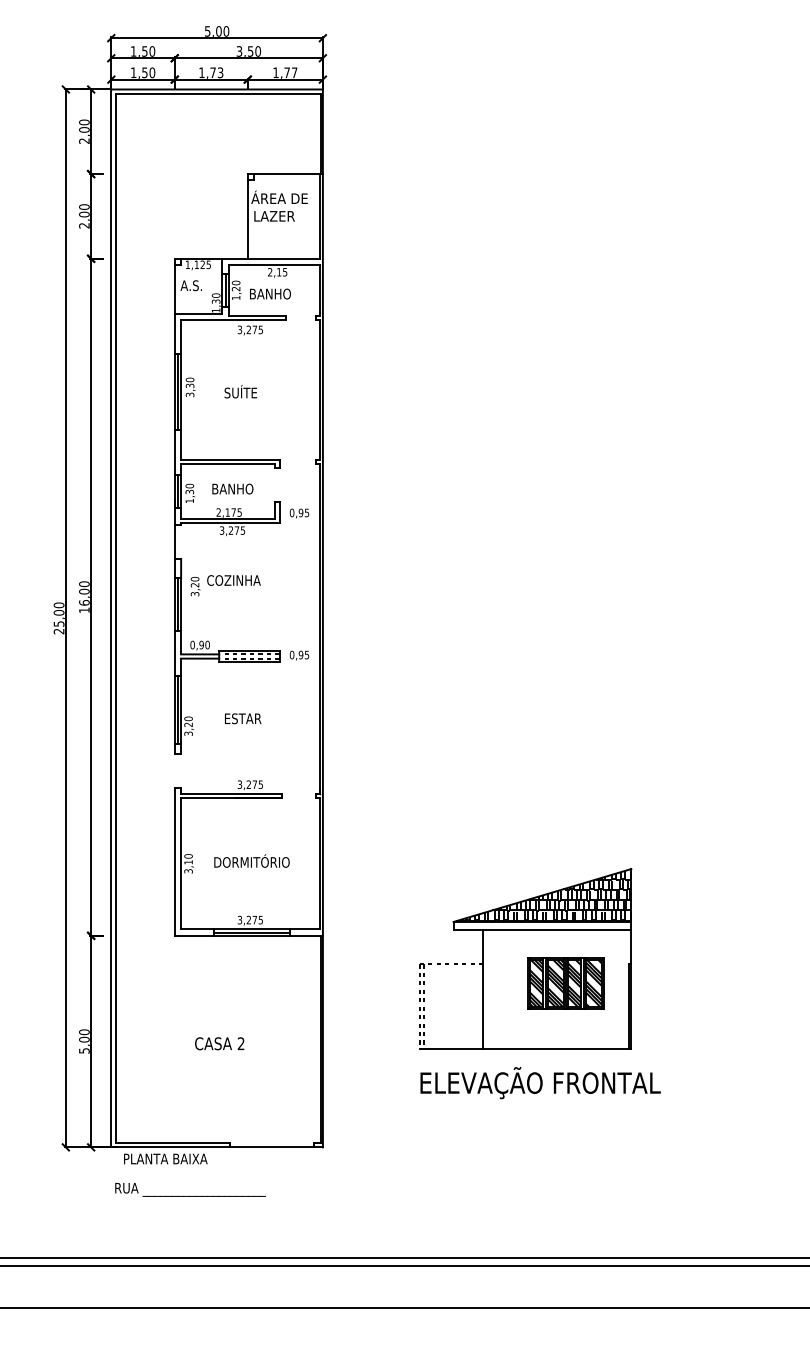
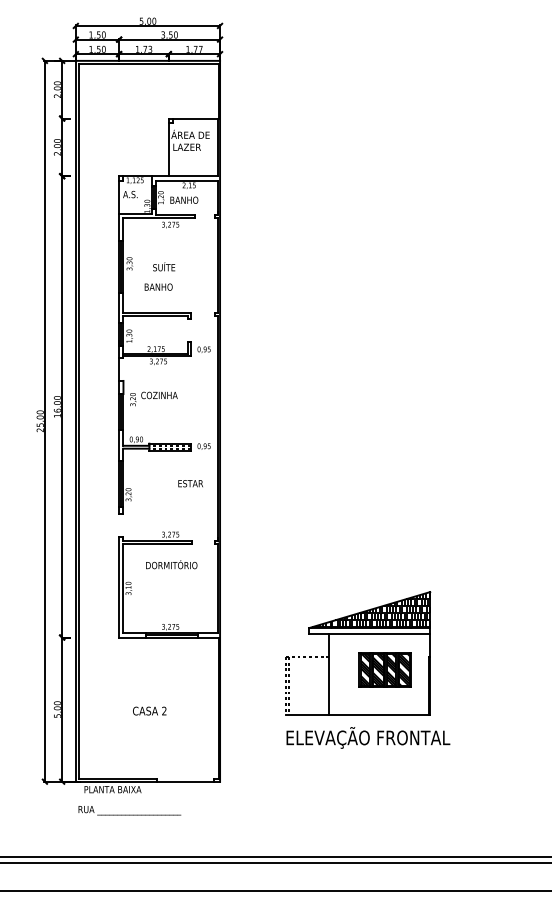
text: (232, 488) -> (158, 286), moved
text: (242, 718) -> (190, 483), moved
text: (251, 860) -> (171, 564), moved

